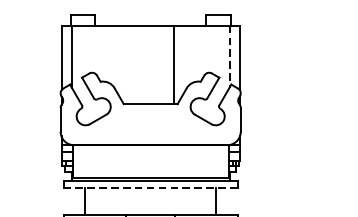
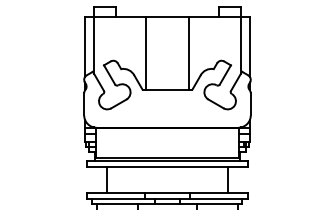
line: (229, 56) -> (240, 45), dashed -> solid
line: (127, 64) -> (146, 53), added
line: (150, 188) -> (167, 167), dashed -> solid

